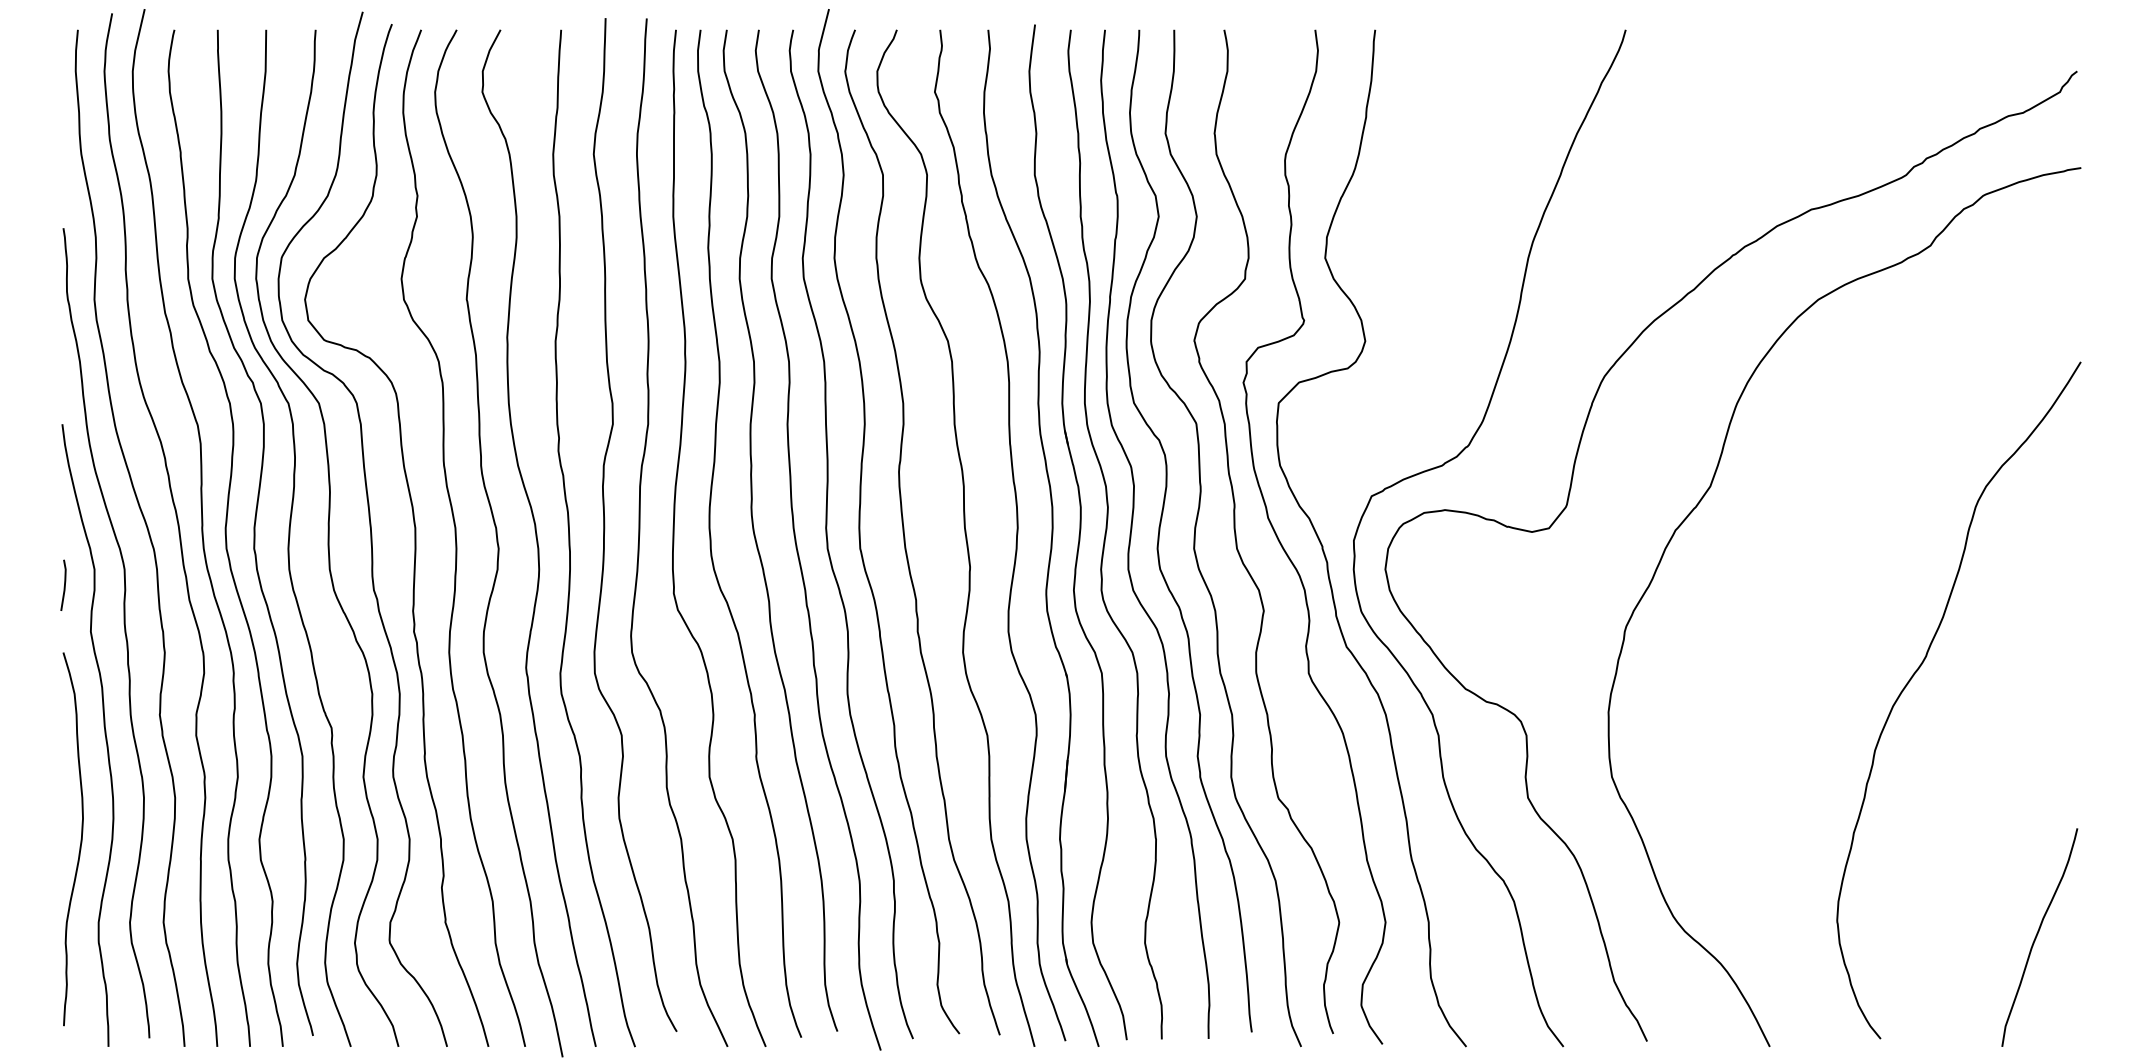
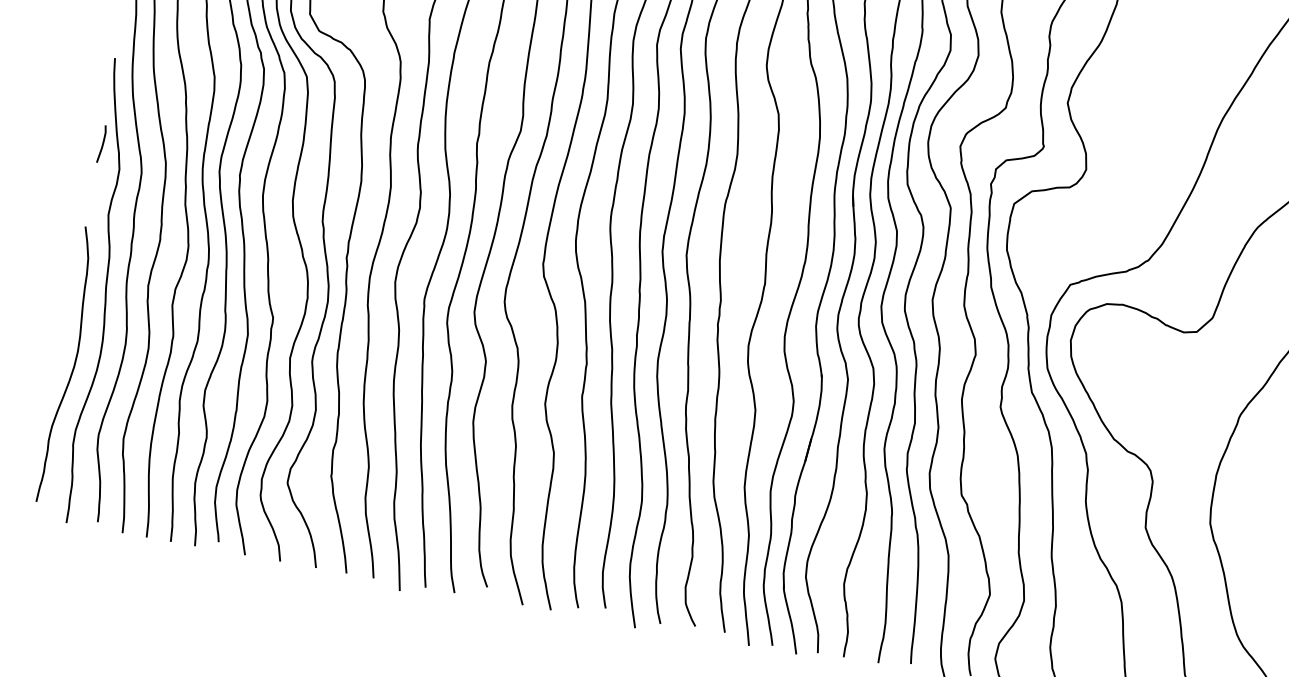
line: (64, 584) -> (102, 143), moved

